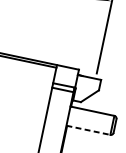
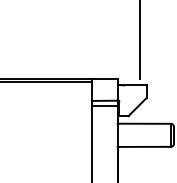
line: (88, 130) -> (144, 146), dashed -> solid

